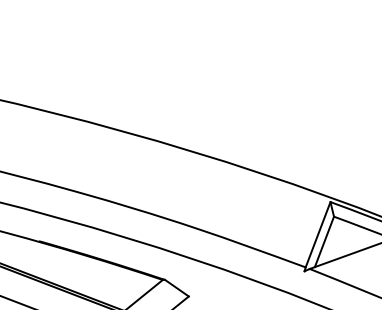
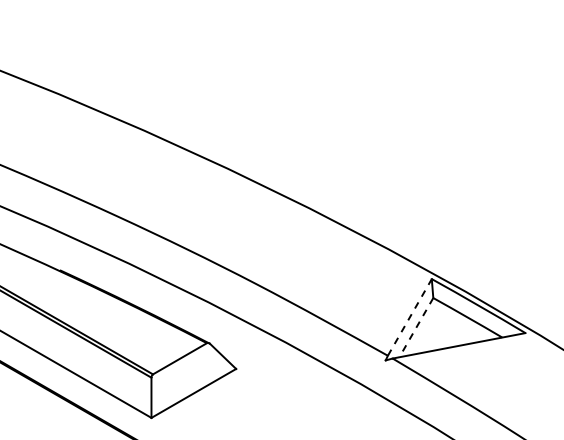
line: (318, 234) -> (410, 317), solid -> dashed
line: (324, 242) -> (416, 328), solid -> dashed

